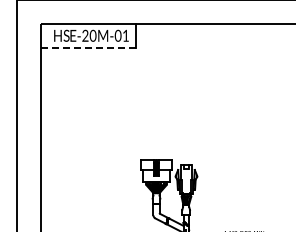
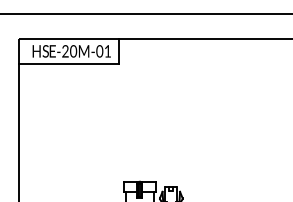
line: (88, 47) -> (68, 63), dashed -> solid

